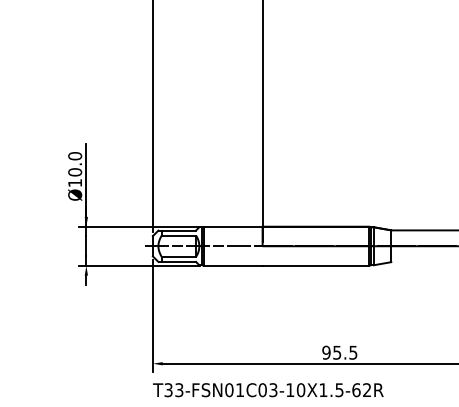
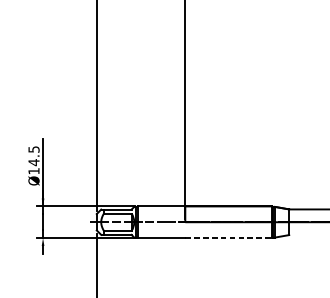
text: (75, 164) -> (34, 156), Ø10.0 -> Ø14.5
line: (316, 265) -> (228, 237), solid -> dashed

